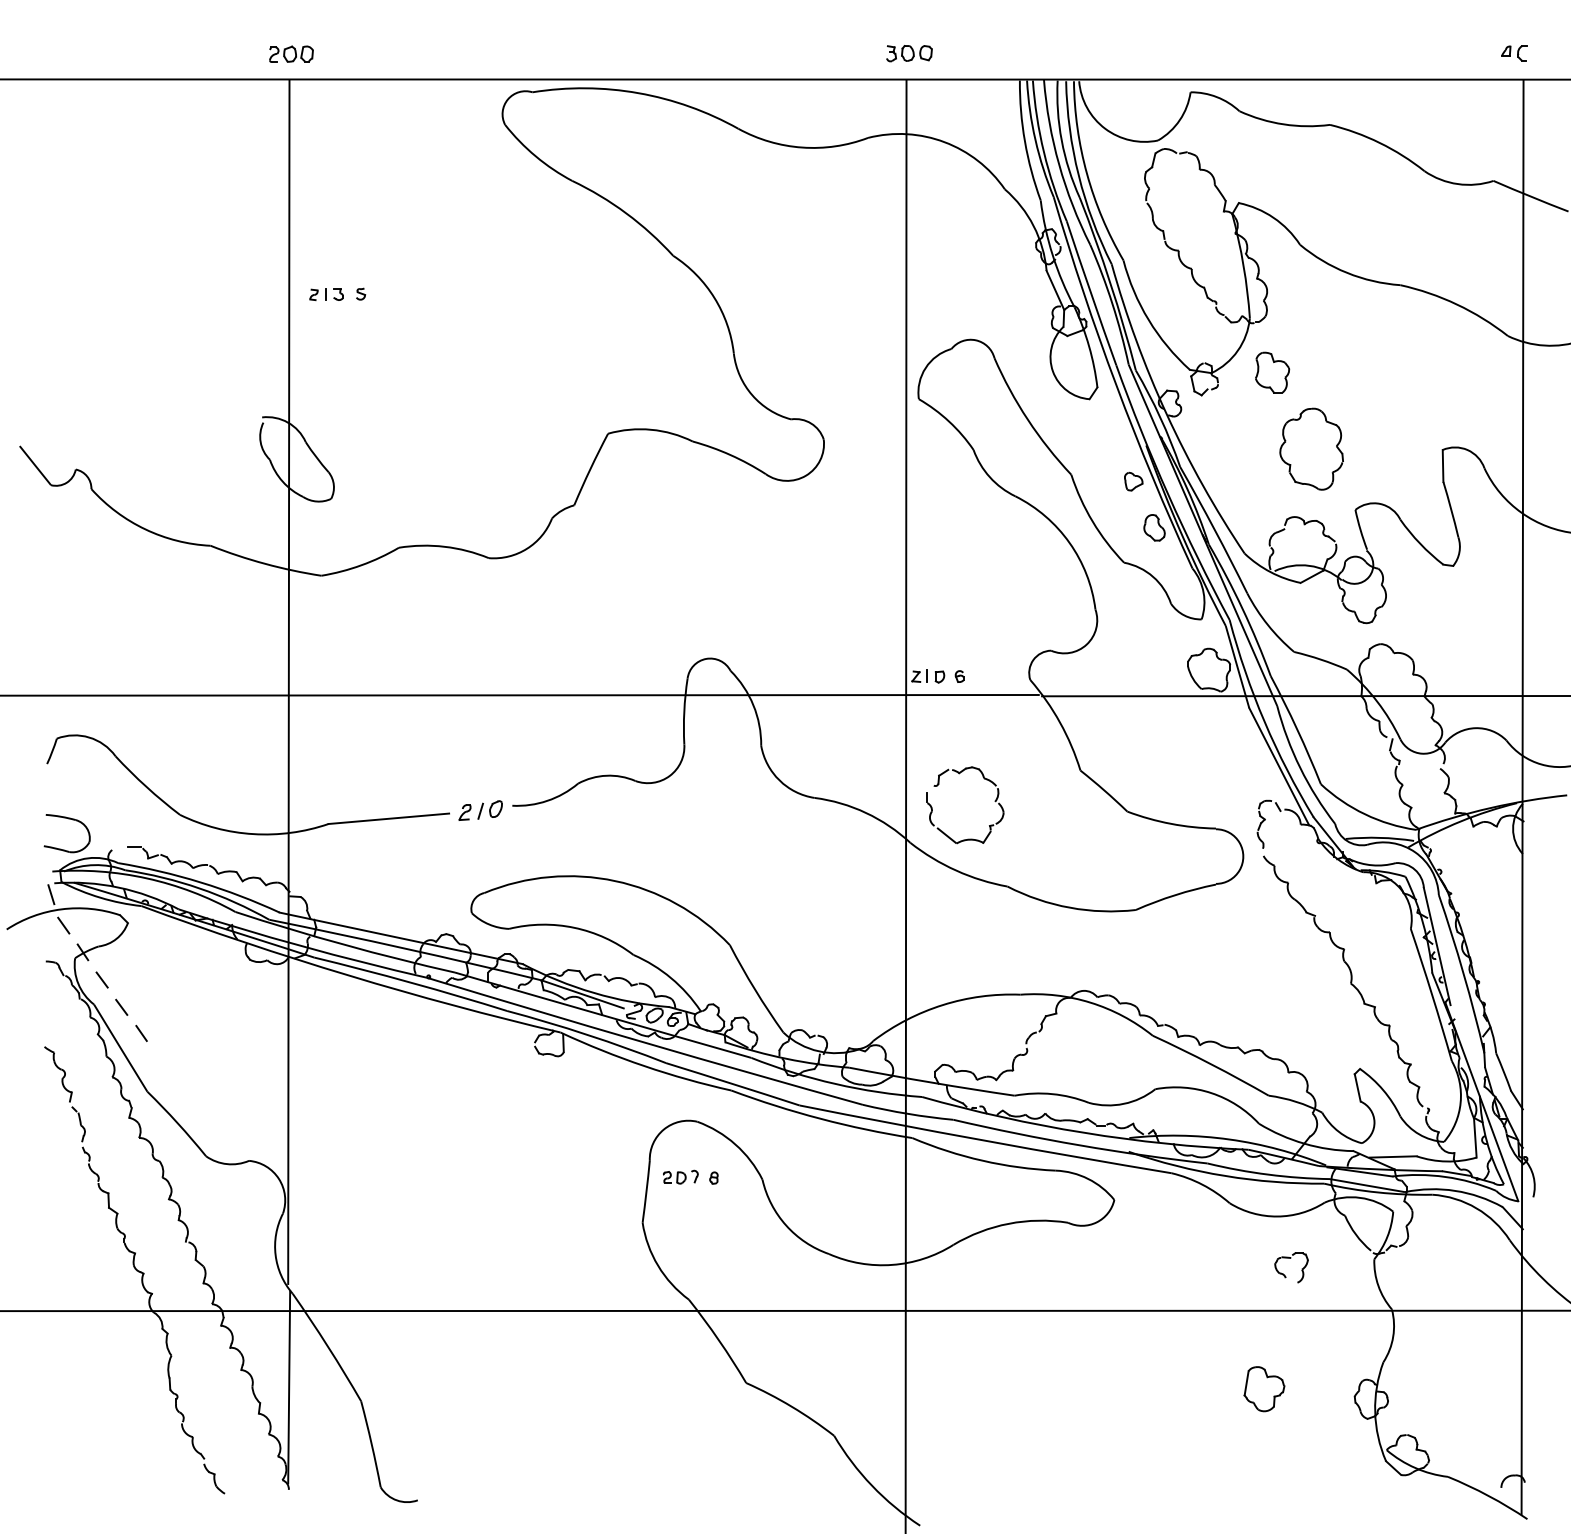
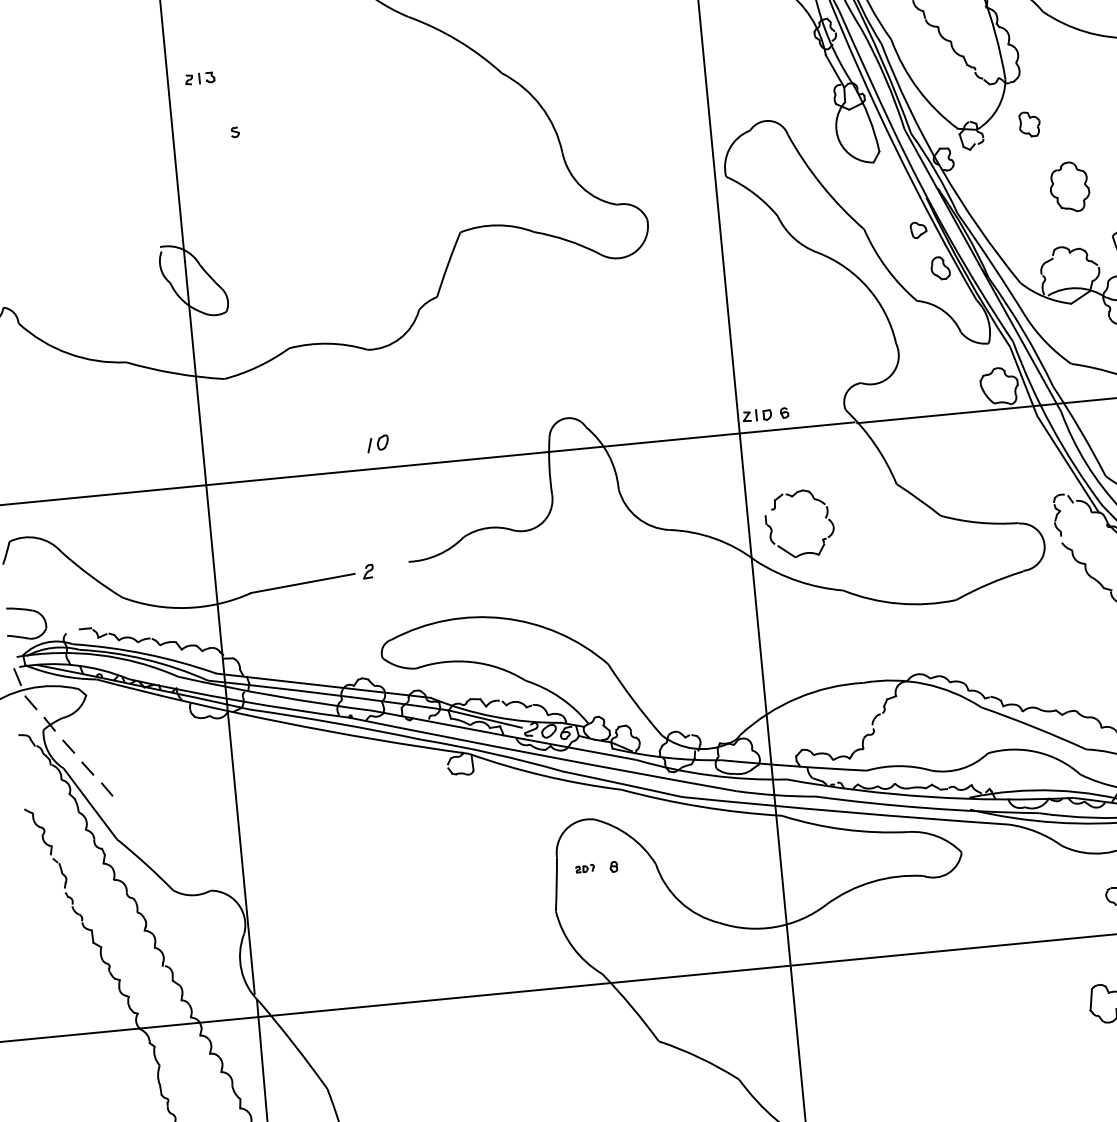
part: (326, 294) -> (199, 78), moved
part: (1272, 372) -> (1029, 124), size x0.7
part: (1311, 448) -> (1069, 186), size x0.7
part: (489, 809) -> (377, 443), moved
part: (680, 1176) -> (584, 868), size x0.6

